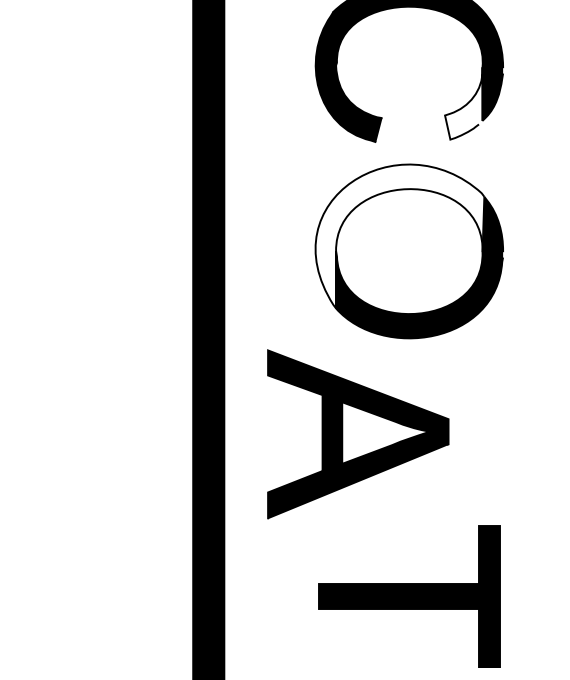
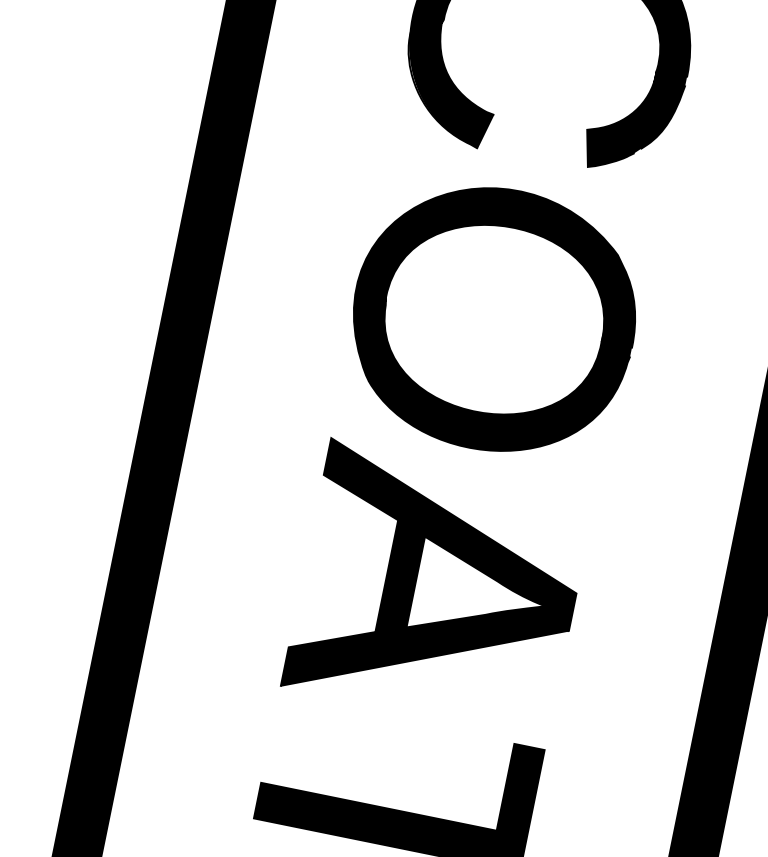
fill: (463, 103) -> (618, 117), added
fill: (399, 236) -> (483, 294), added
part: (358, 434) -> (439, 589), moved

